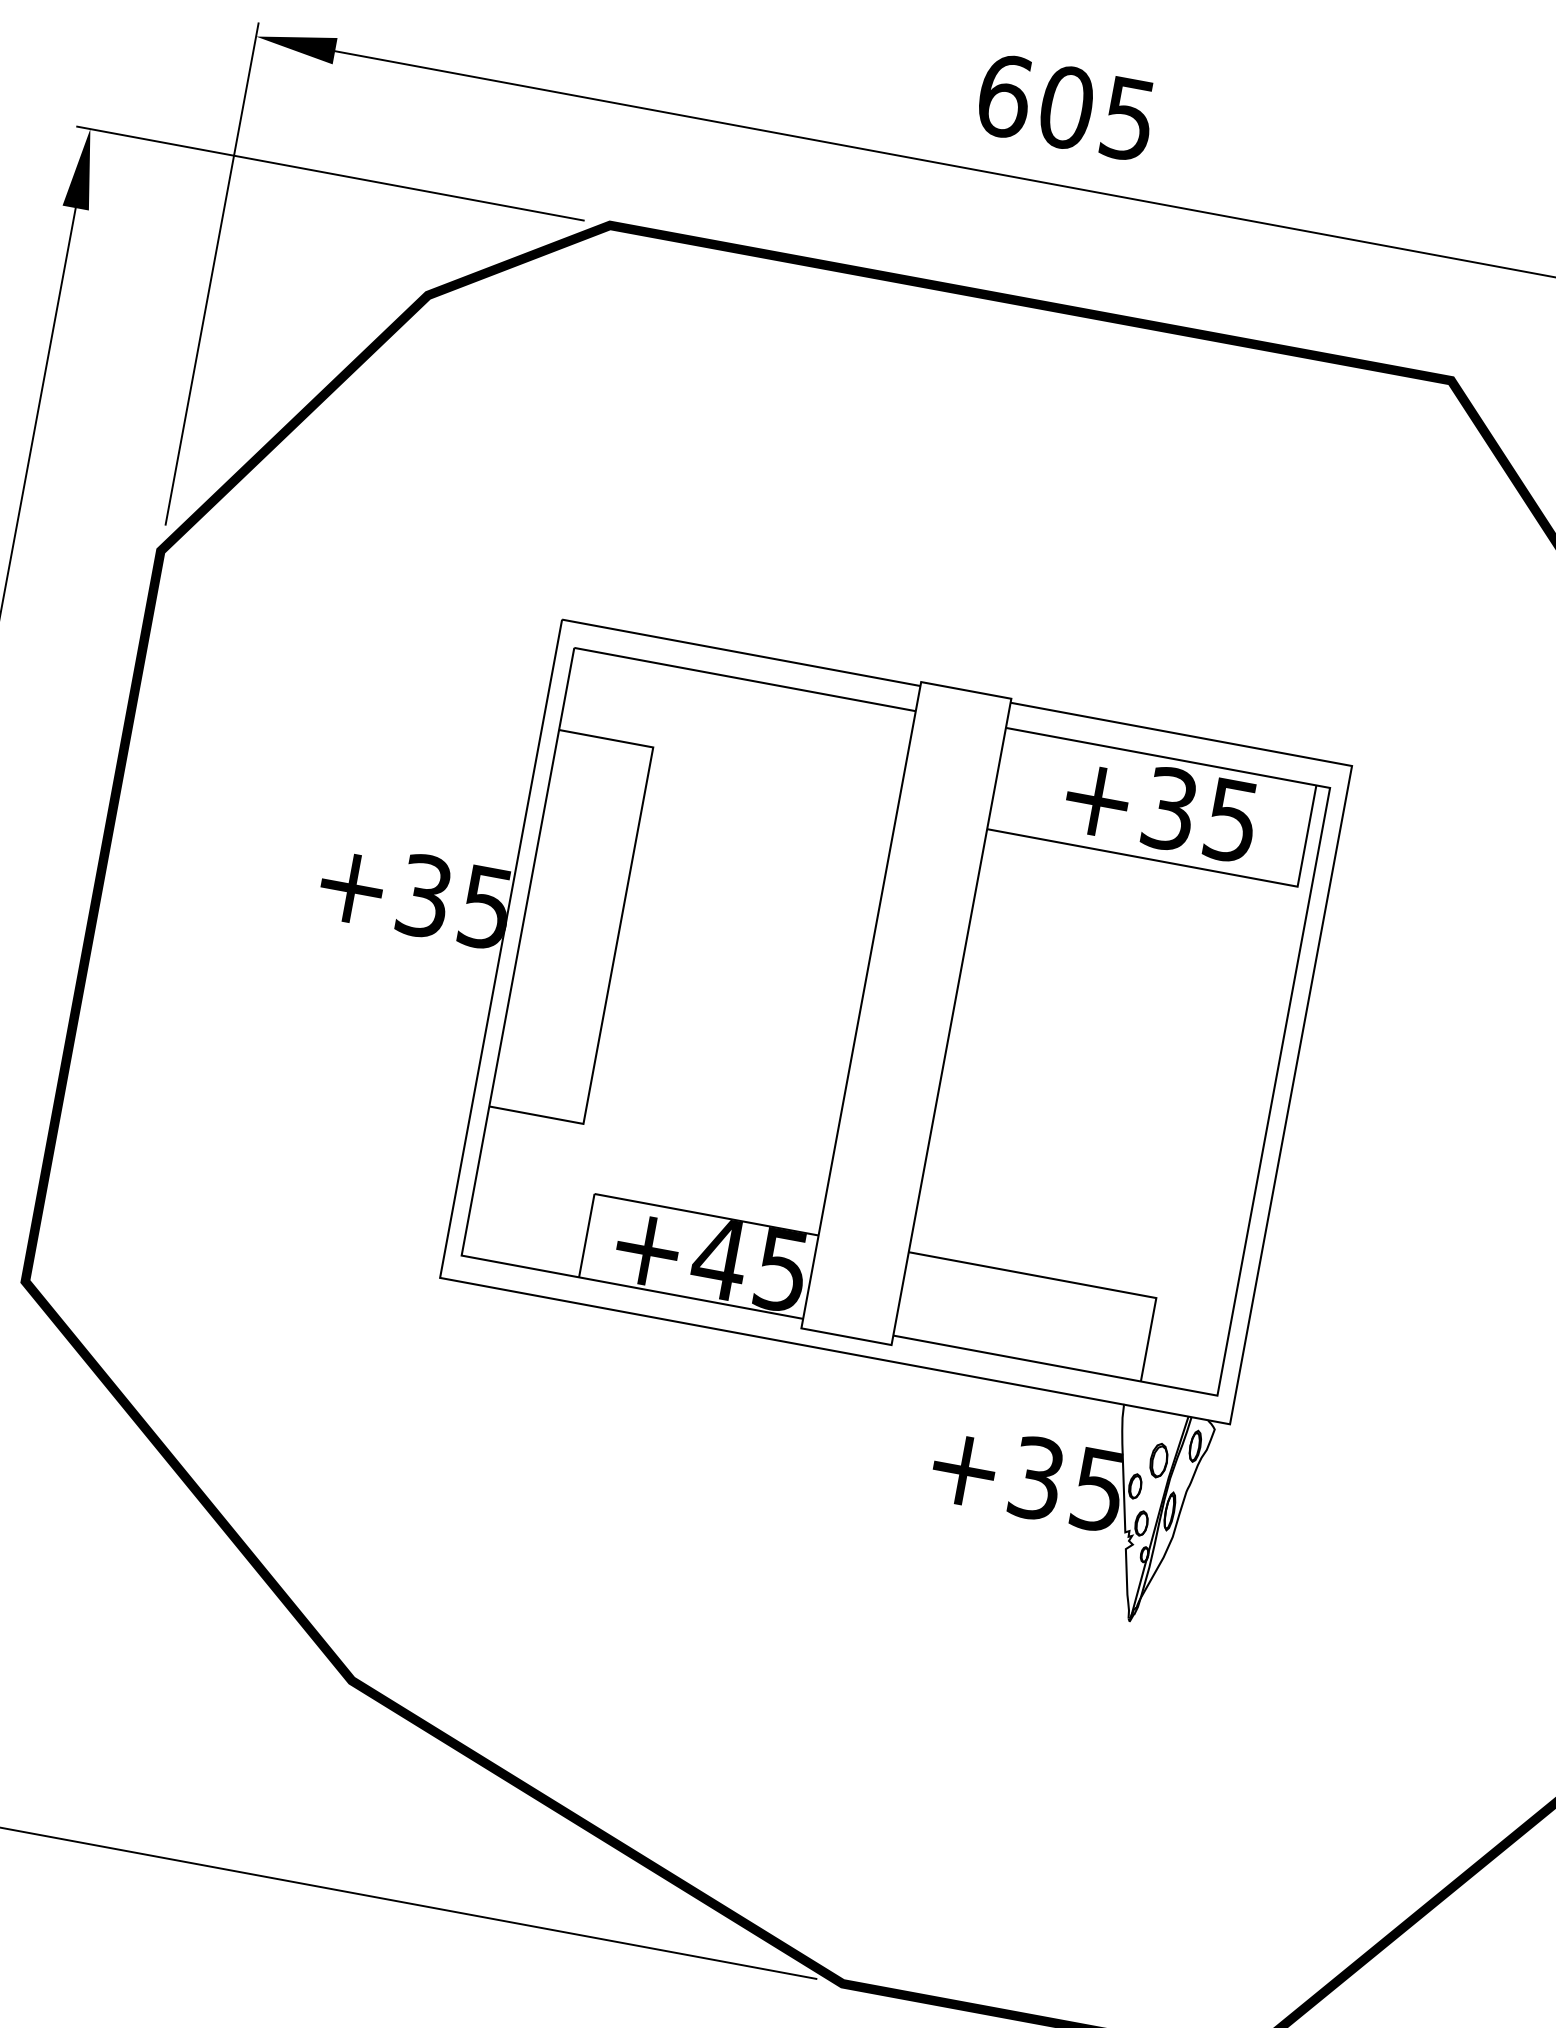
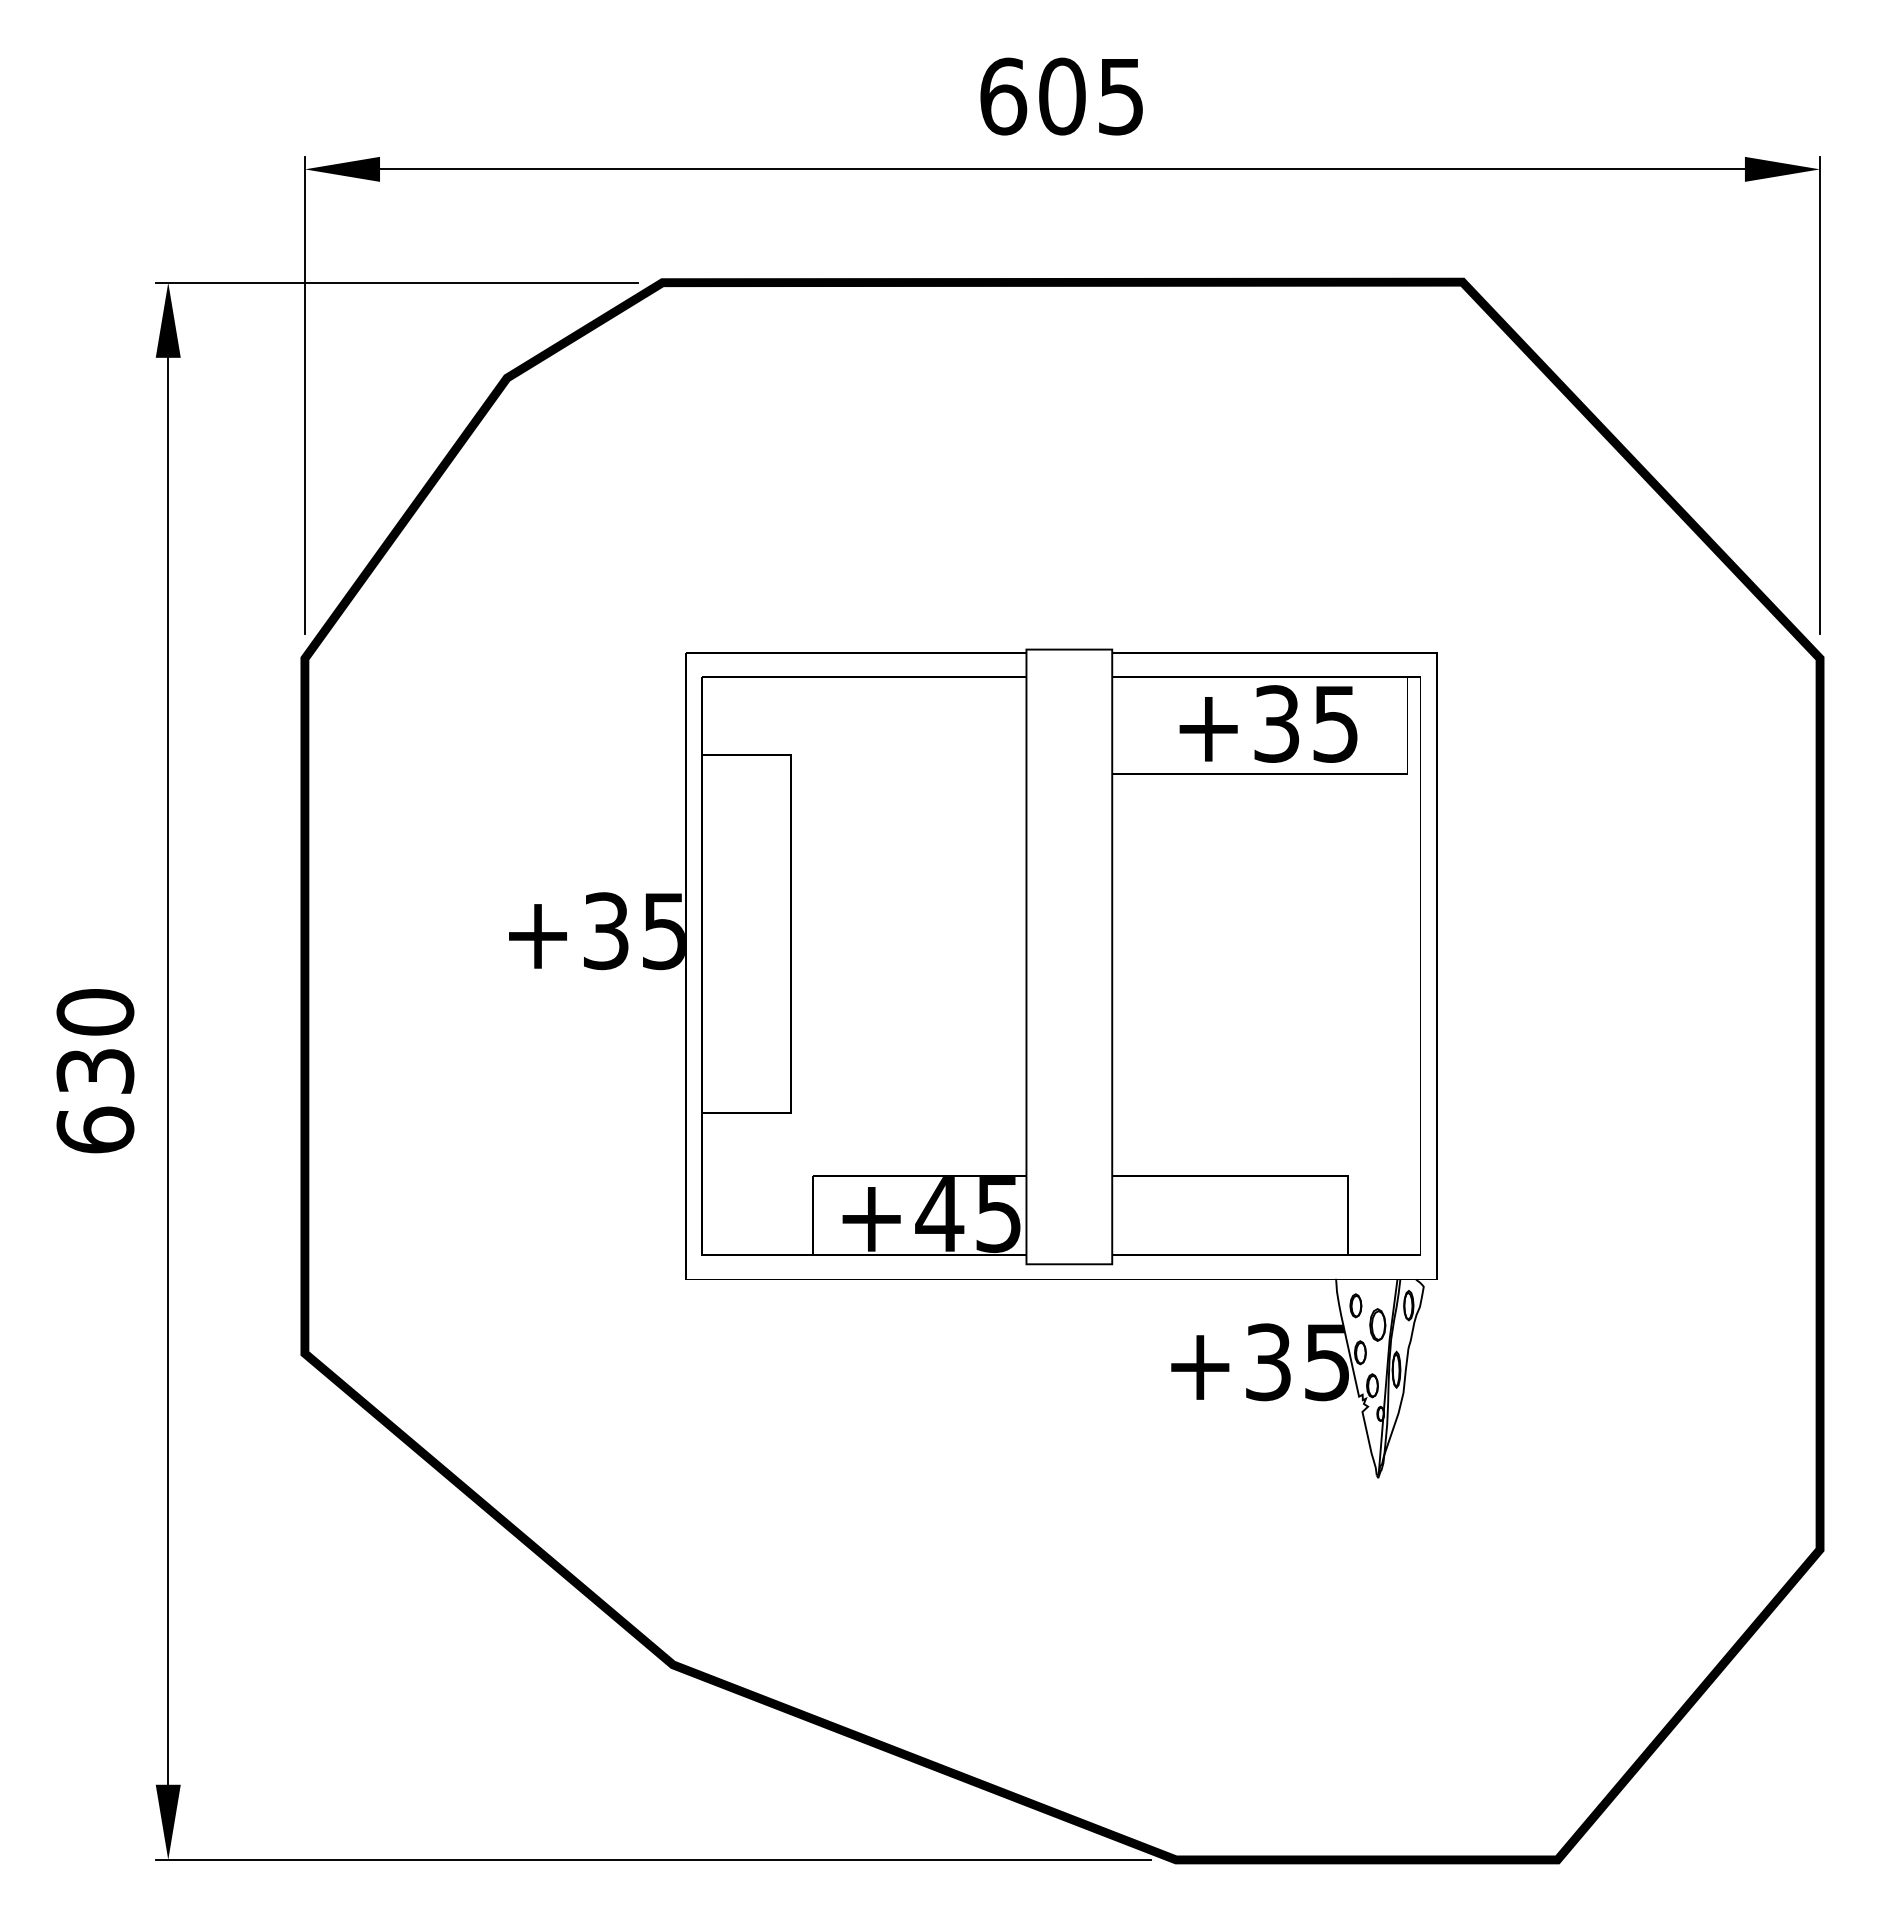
part: (1139, 1435) -> (1355, 1305), added

